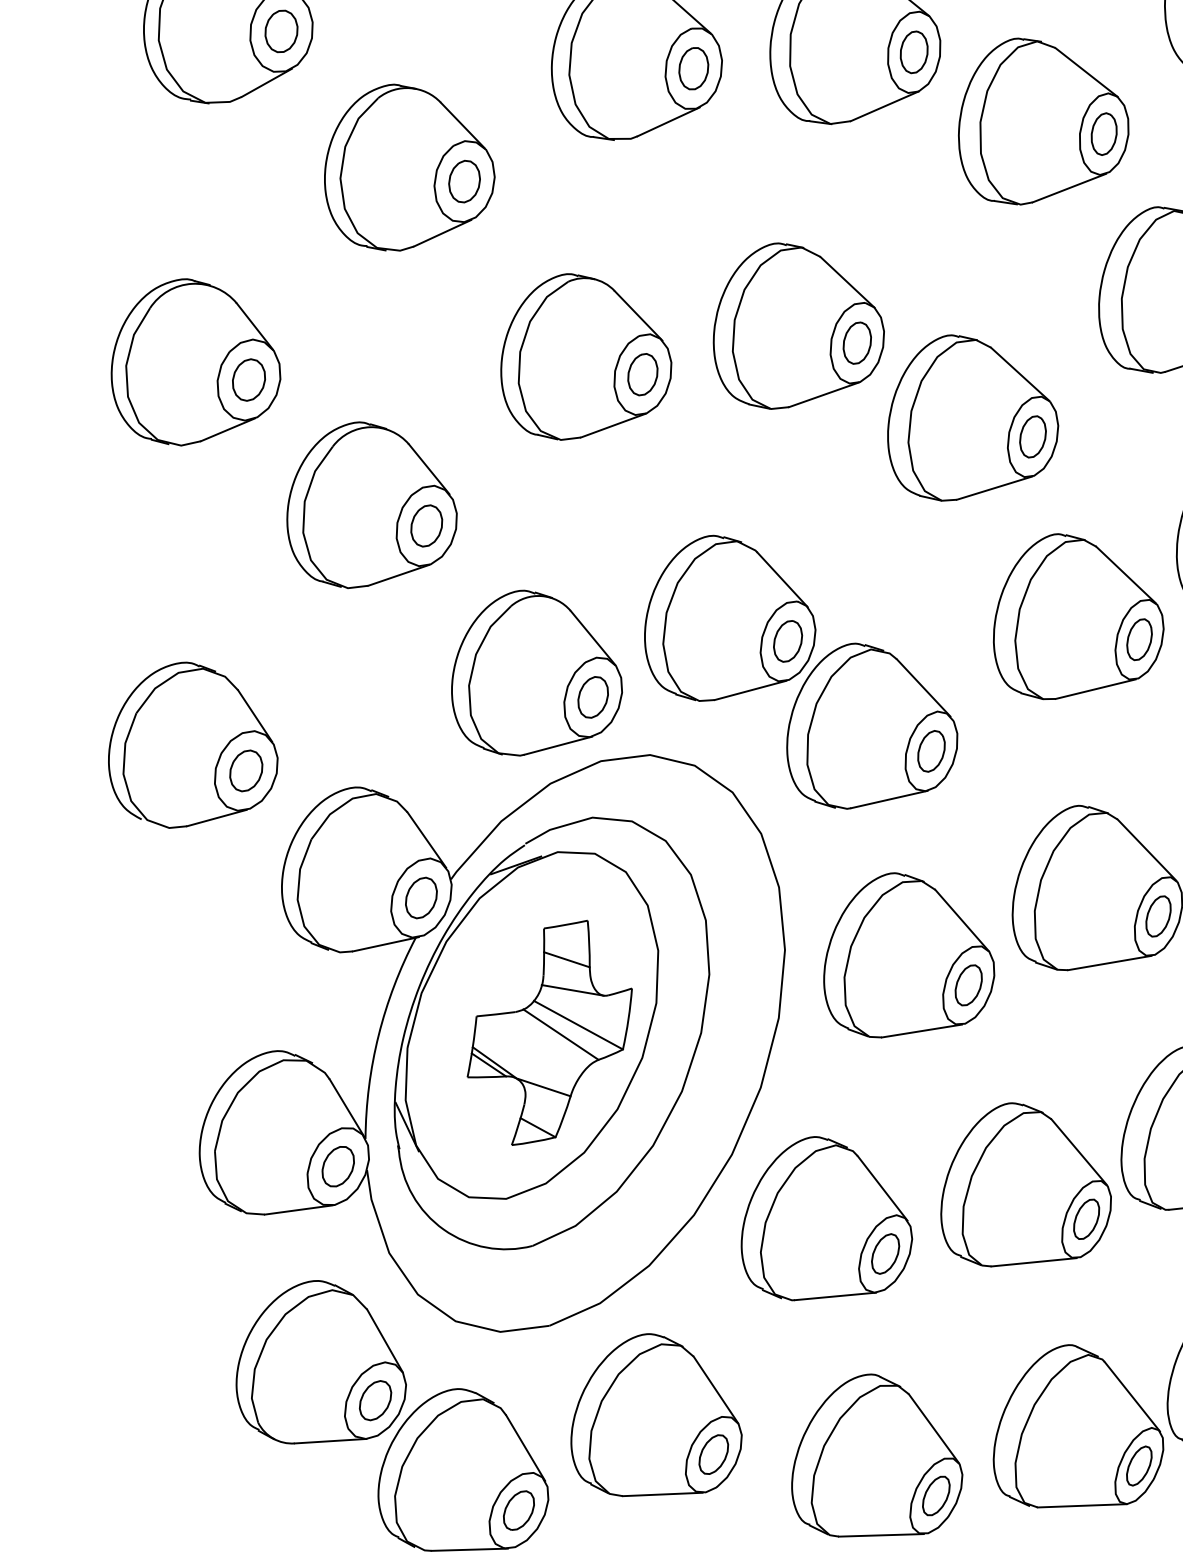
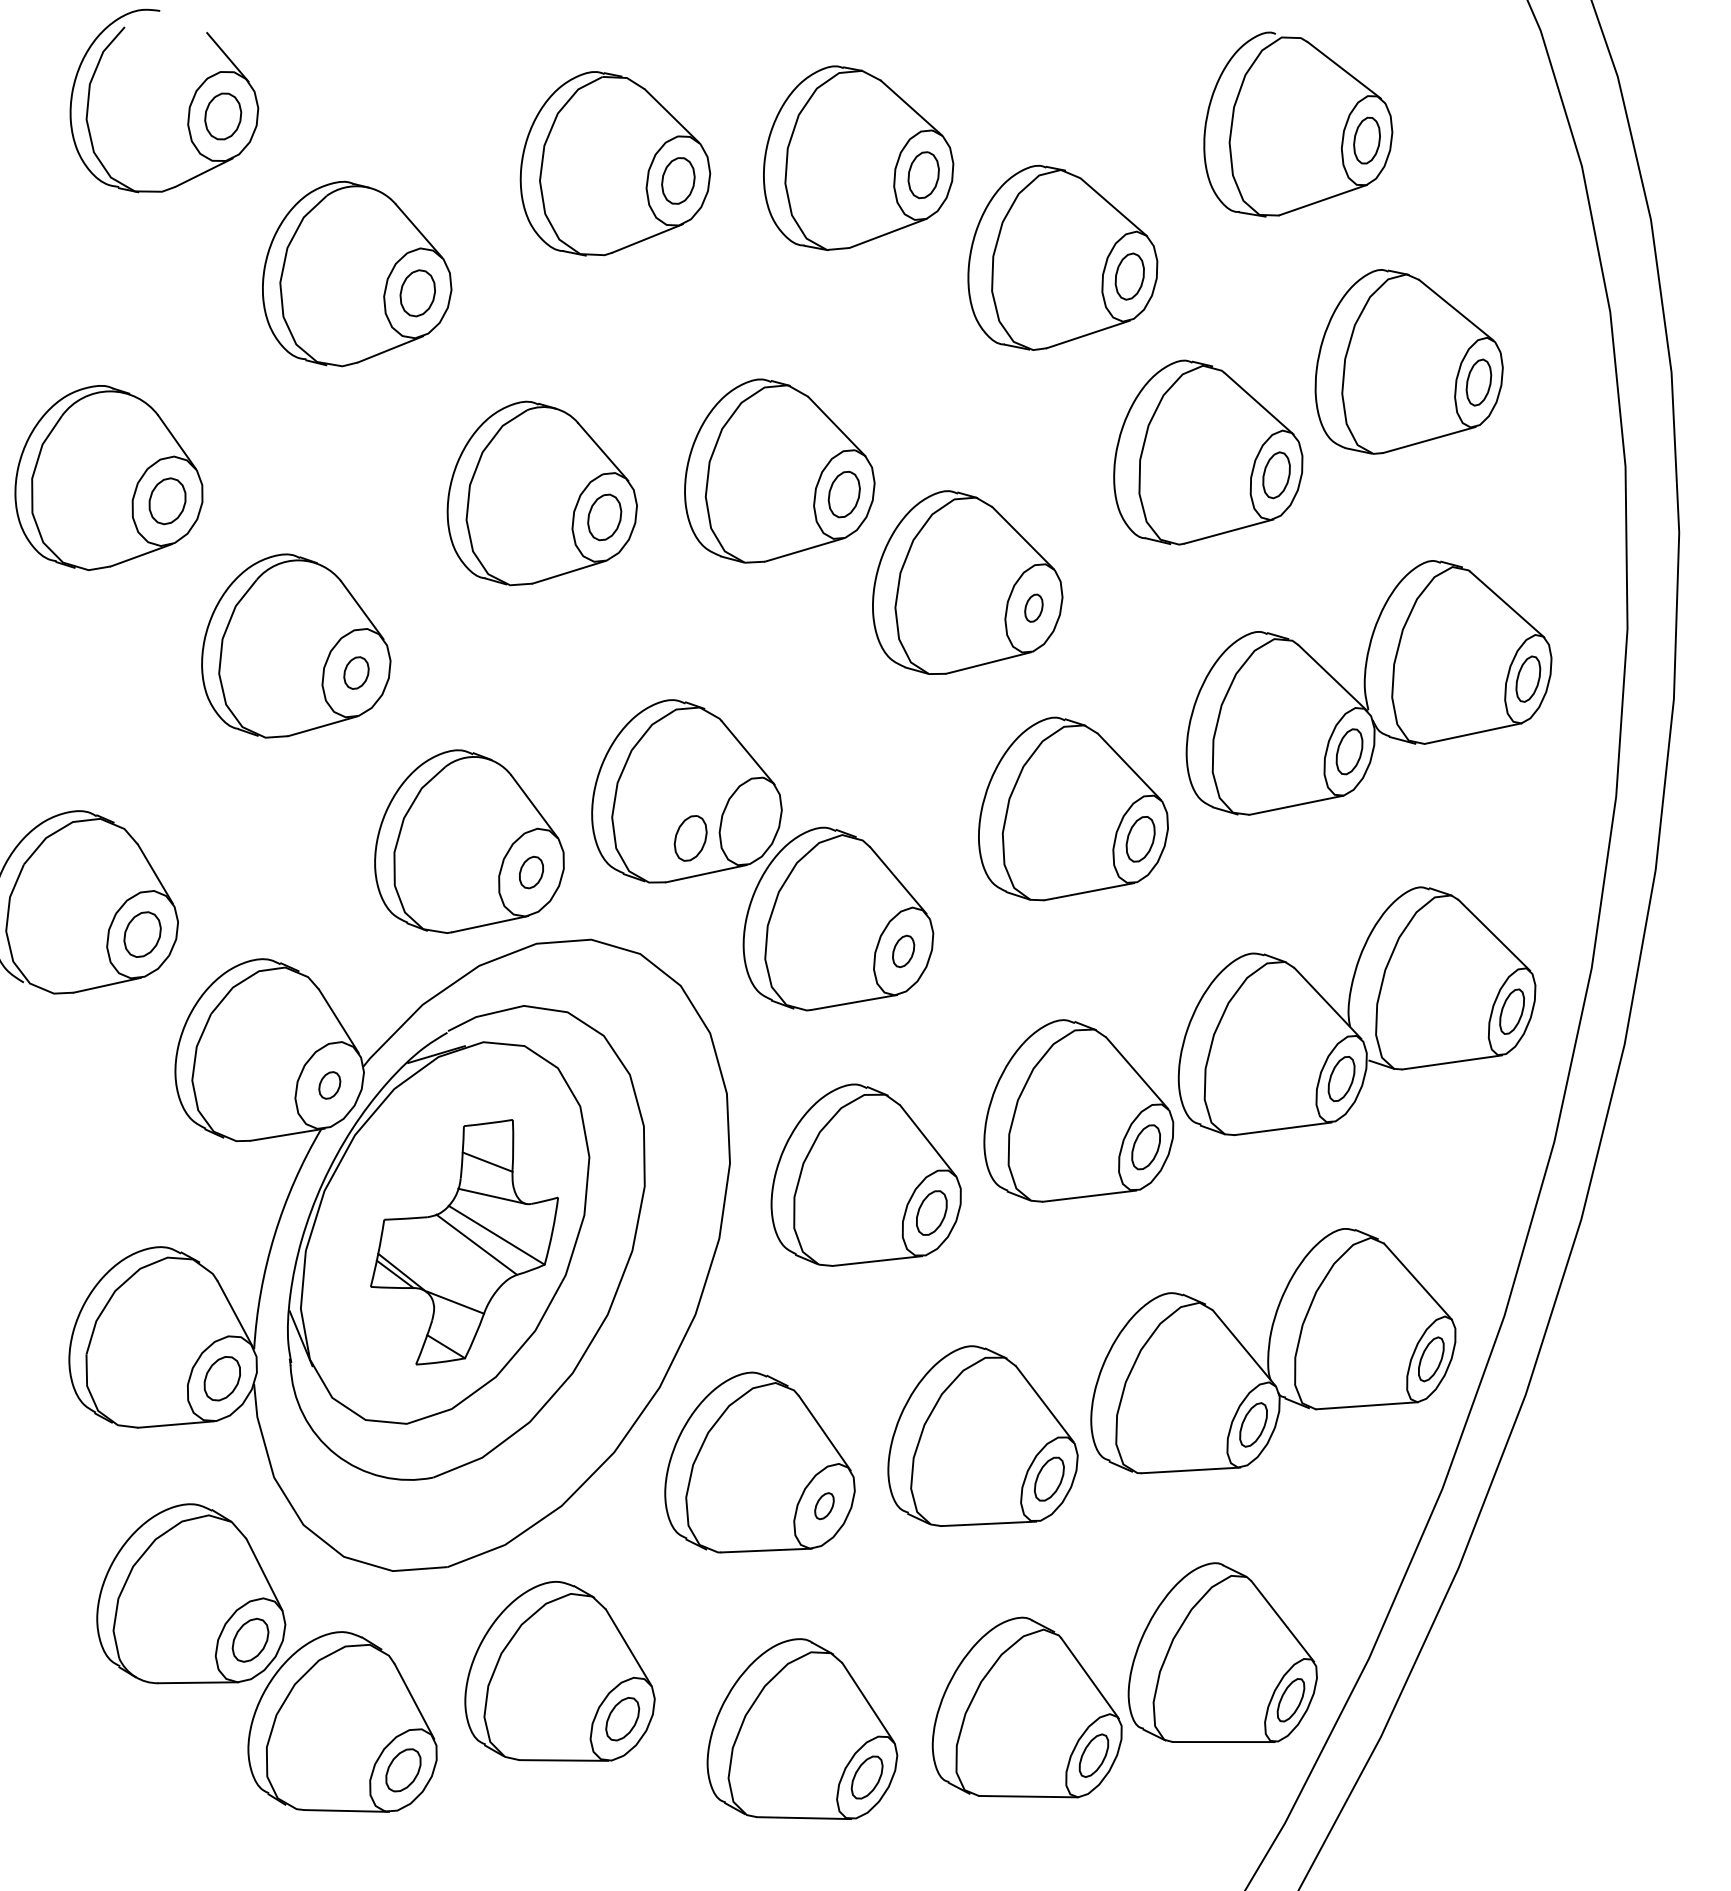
part: (1032, 436) -> (1033, 607), size x0.6
part: (426, 525) -> (356, 672), size x0.7
part: (787, 641) -> (690, 838), moved
part: (593, 697) -> (531, 872), size x0.7
part: (931, 751) -> (903, 951), size x0.7
part: (421, 898) -> (329, 1085), size x0.6
part: (885, 1253) -> (824, 1505), size x0.6

